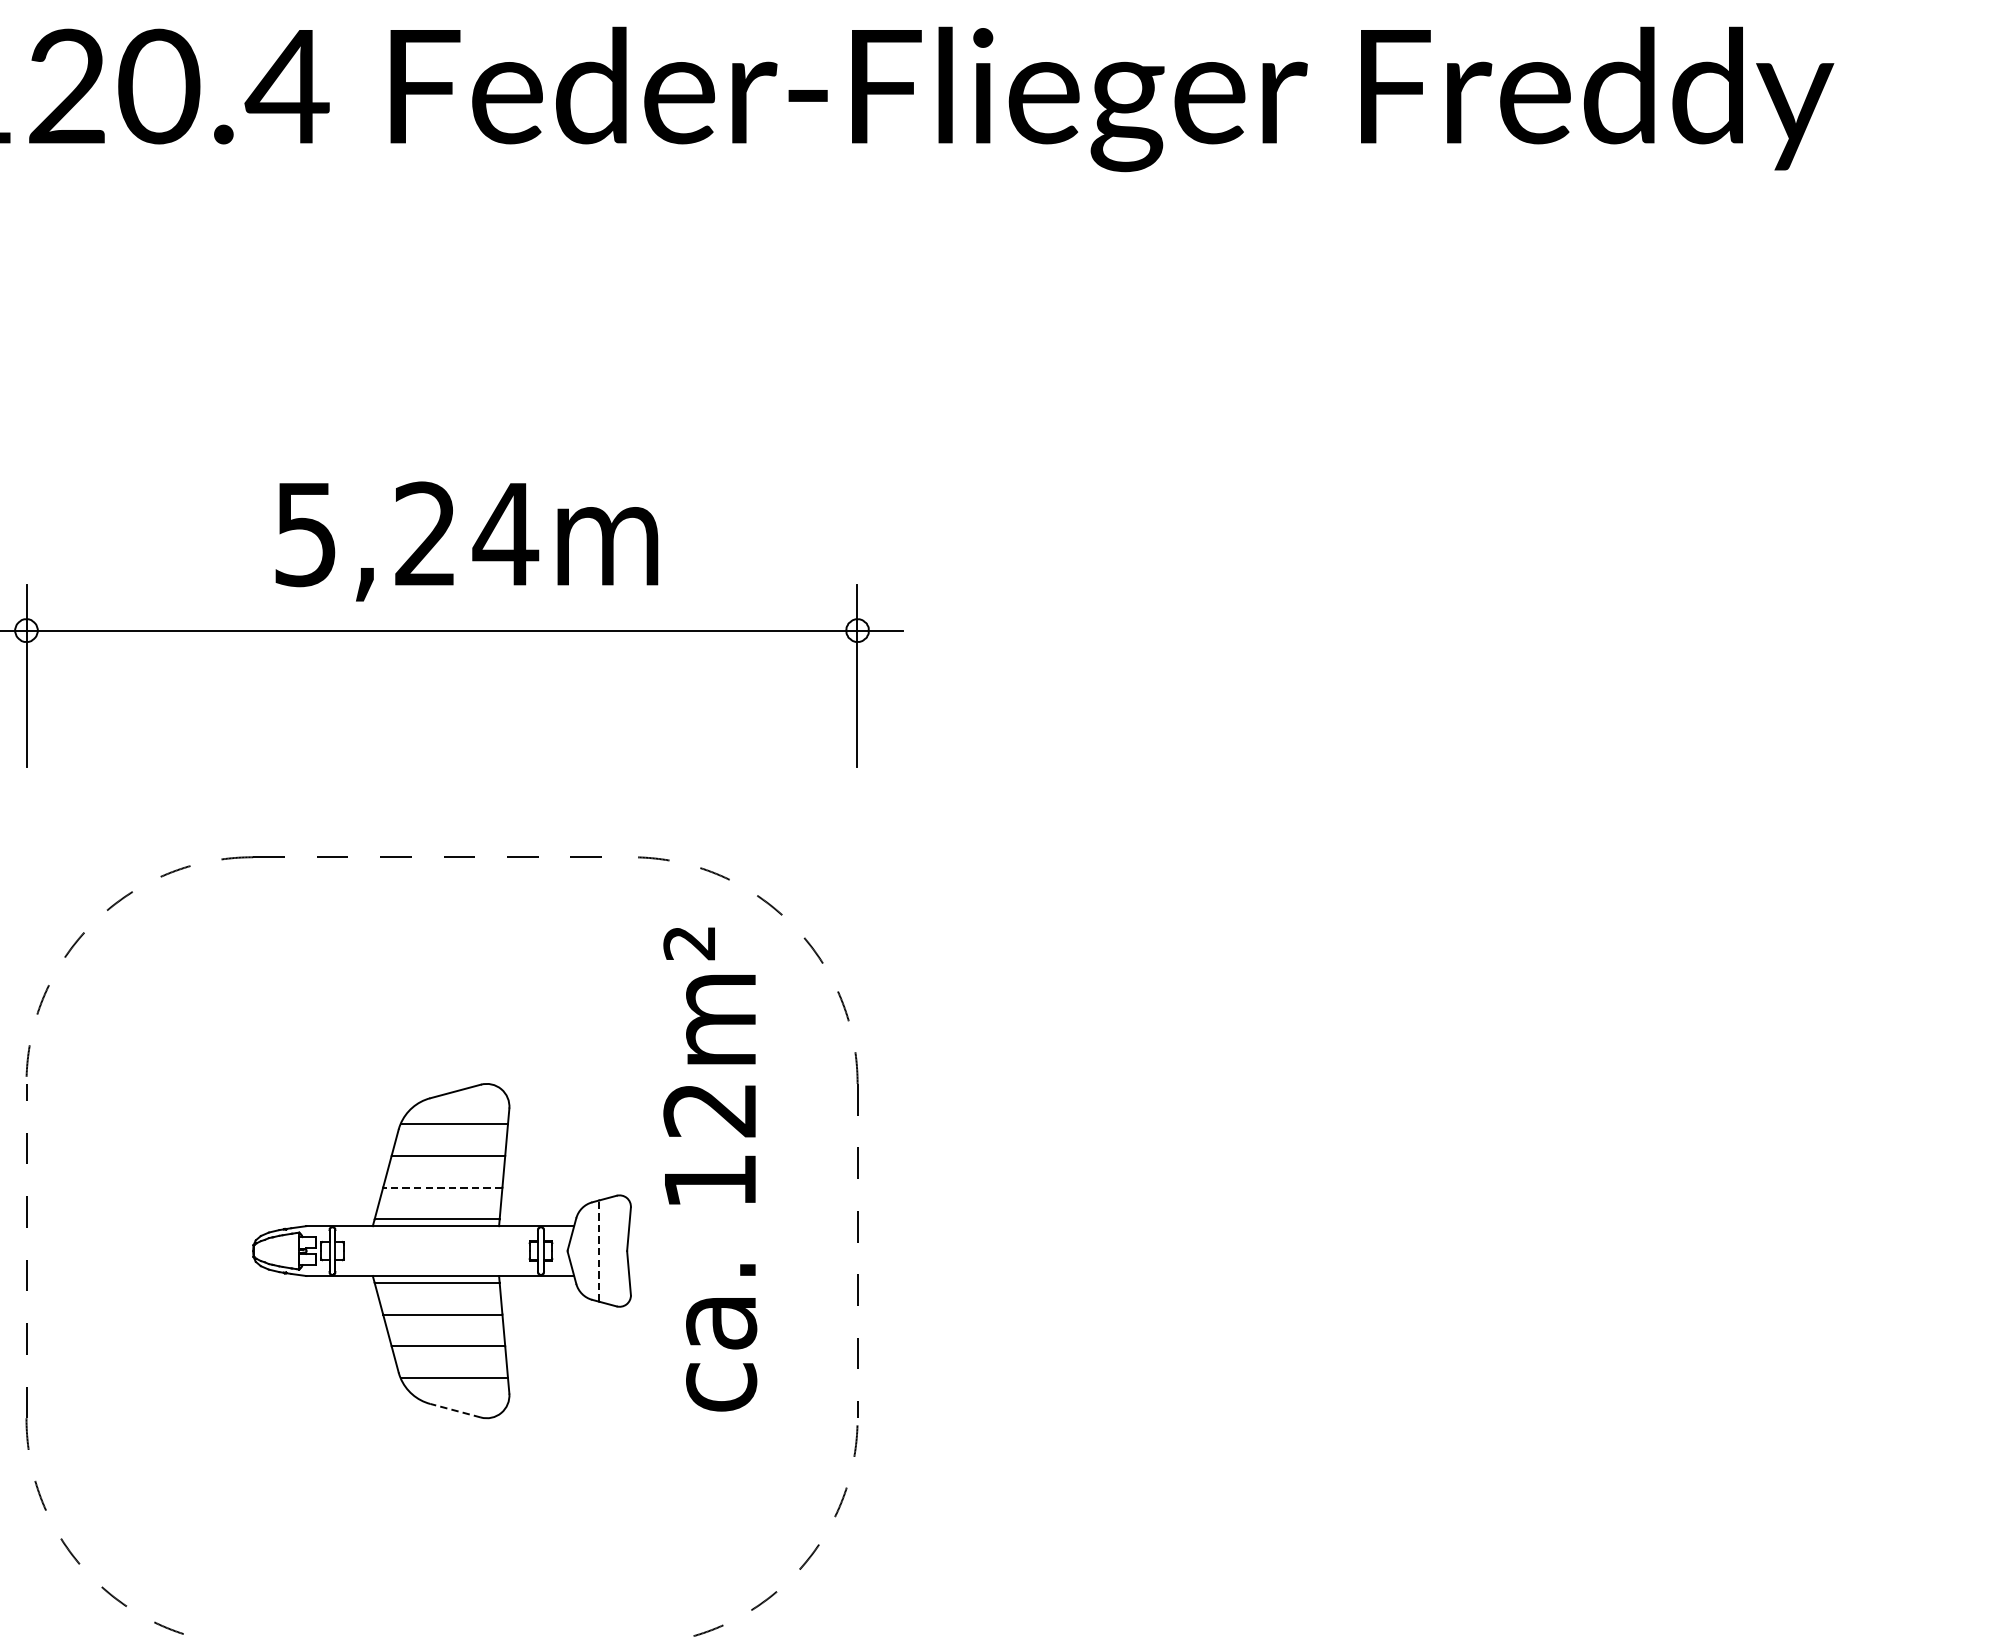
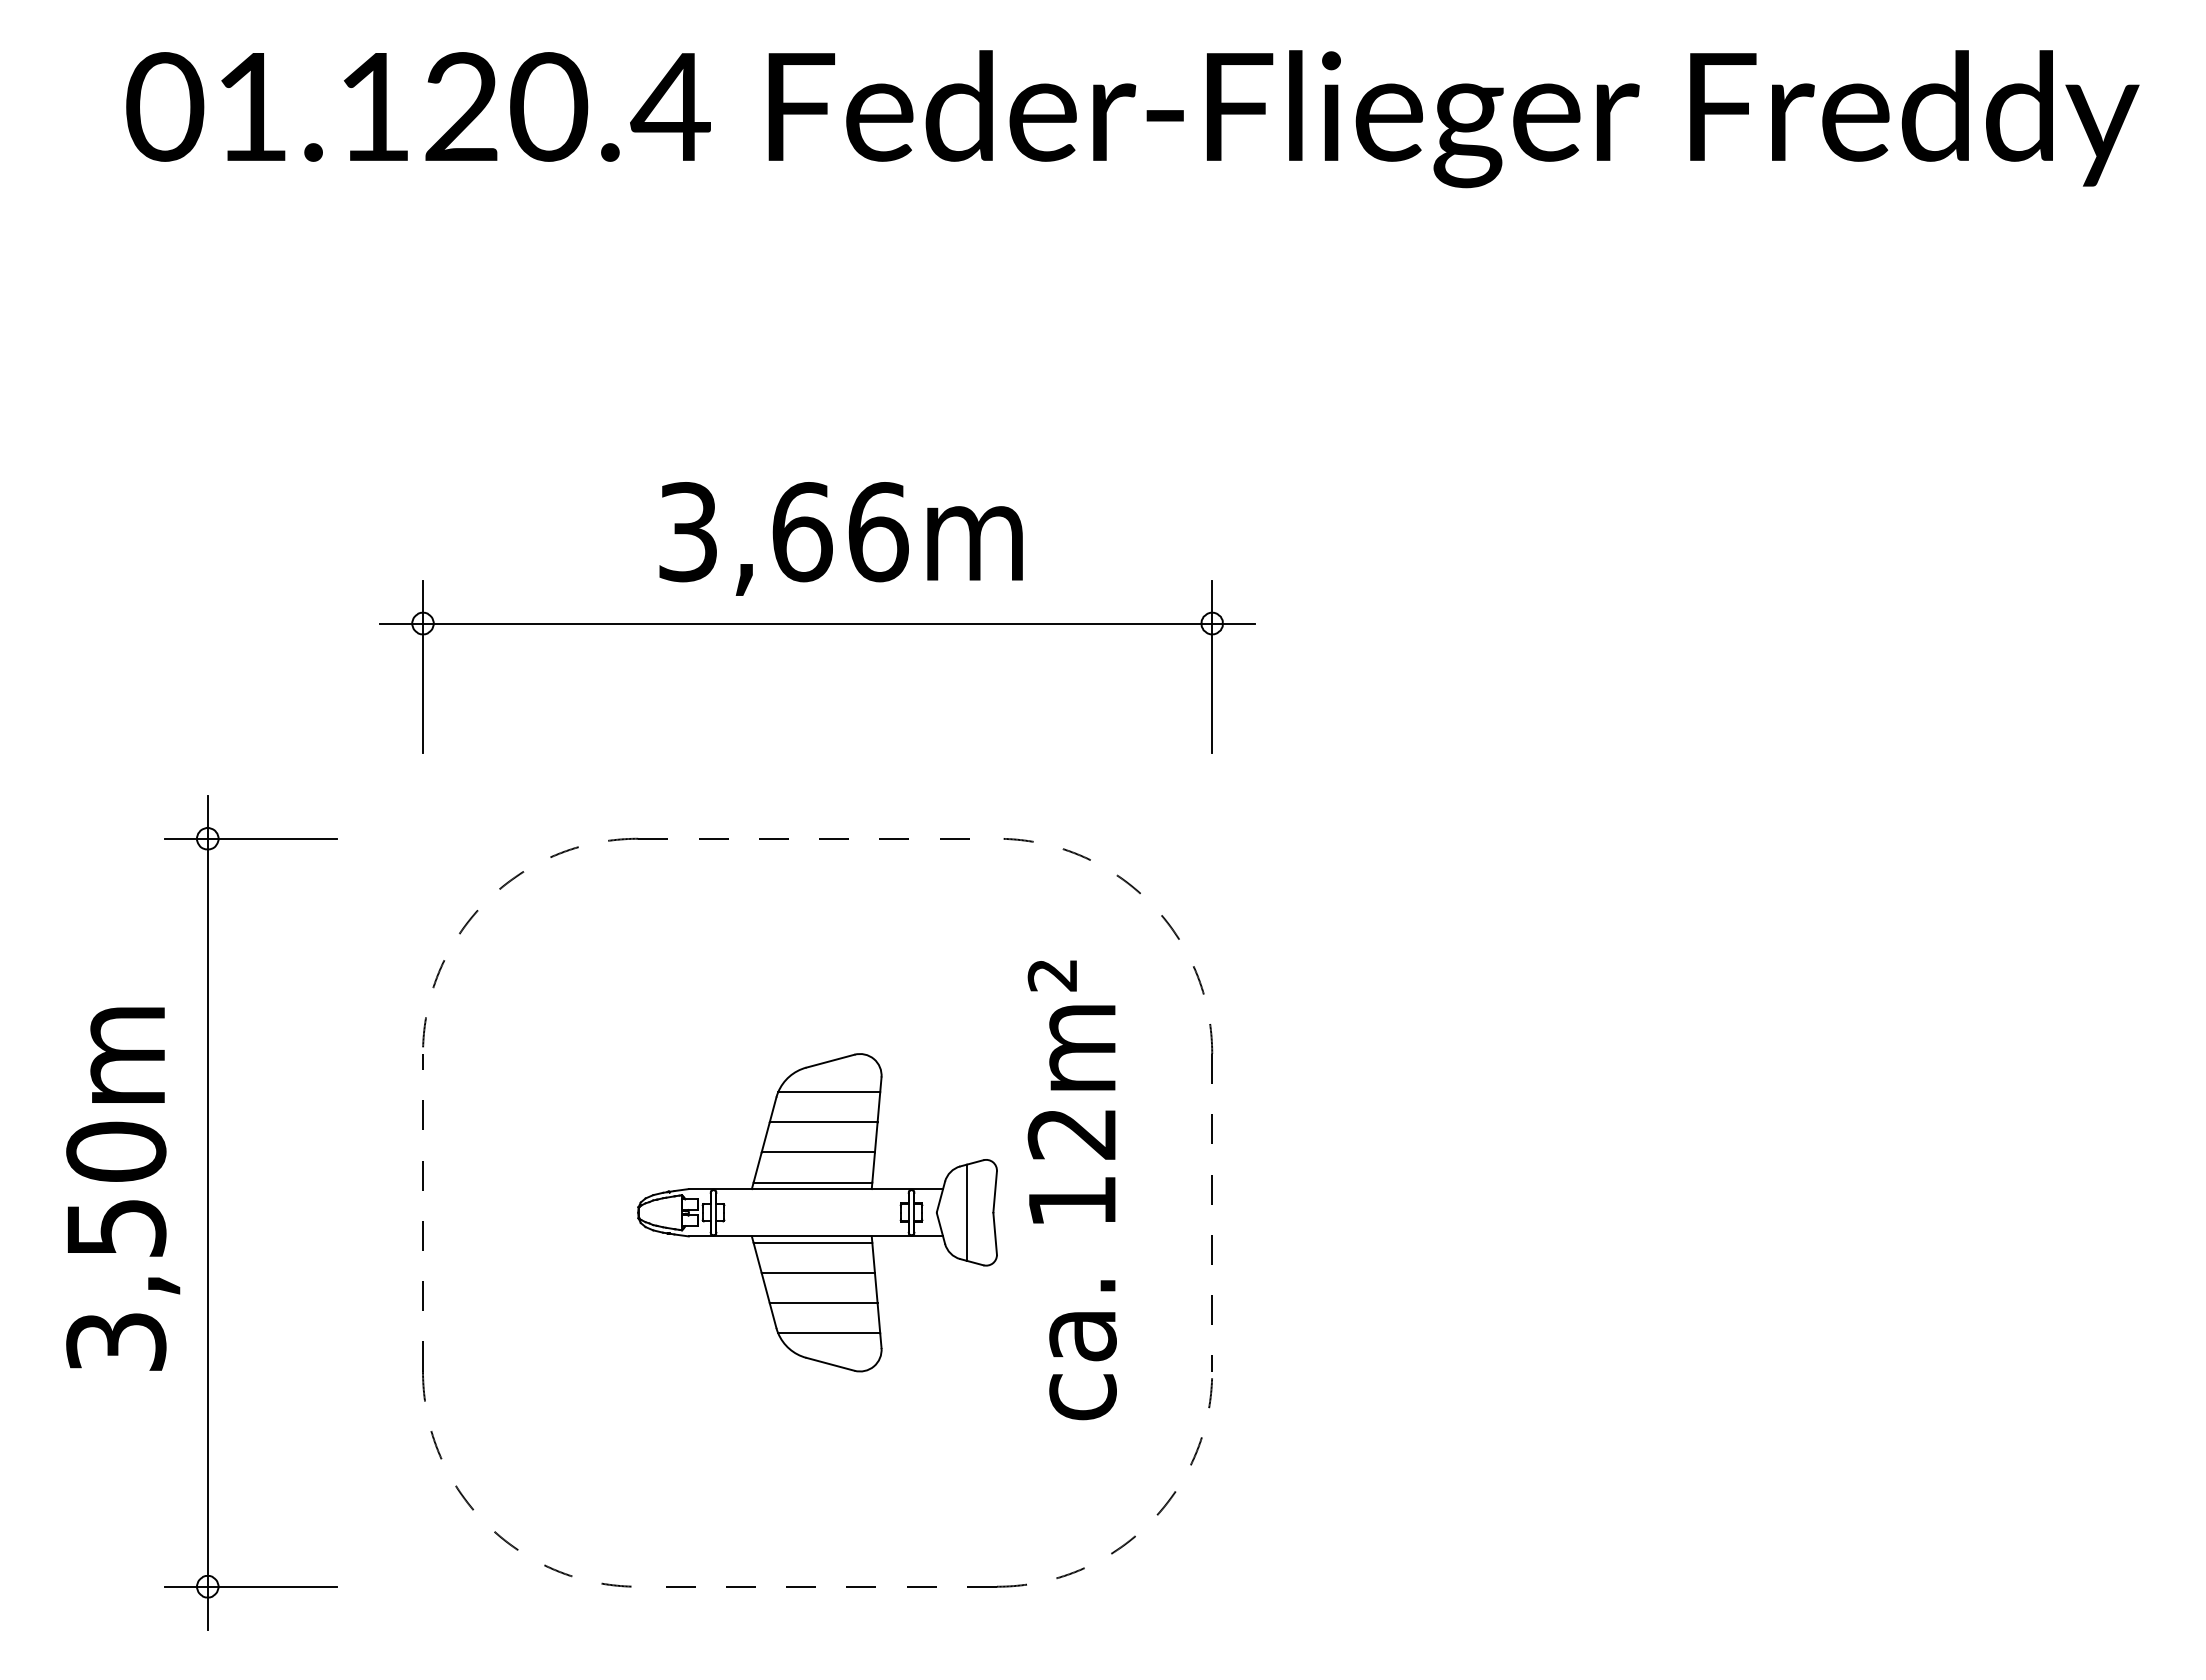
text: (407, 534) -> (784, 532), 5,24m -> 3,66m
text: (709, 1169) -> (1071, 1190), moved
line: (442, 1187) -> (818, 1152), dashed -> solid
line: (598, 1250) -> (966, 1212), dashed -> solid
line: (455, 1410) -> (830, 1364), dashed -> solid

